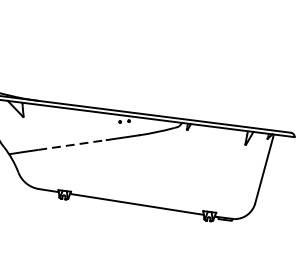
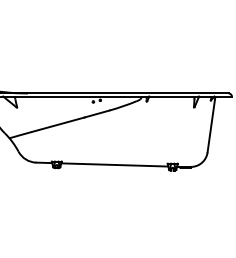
line: (72, 144) -> (58, 124), dashed -> solid

